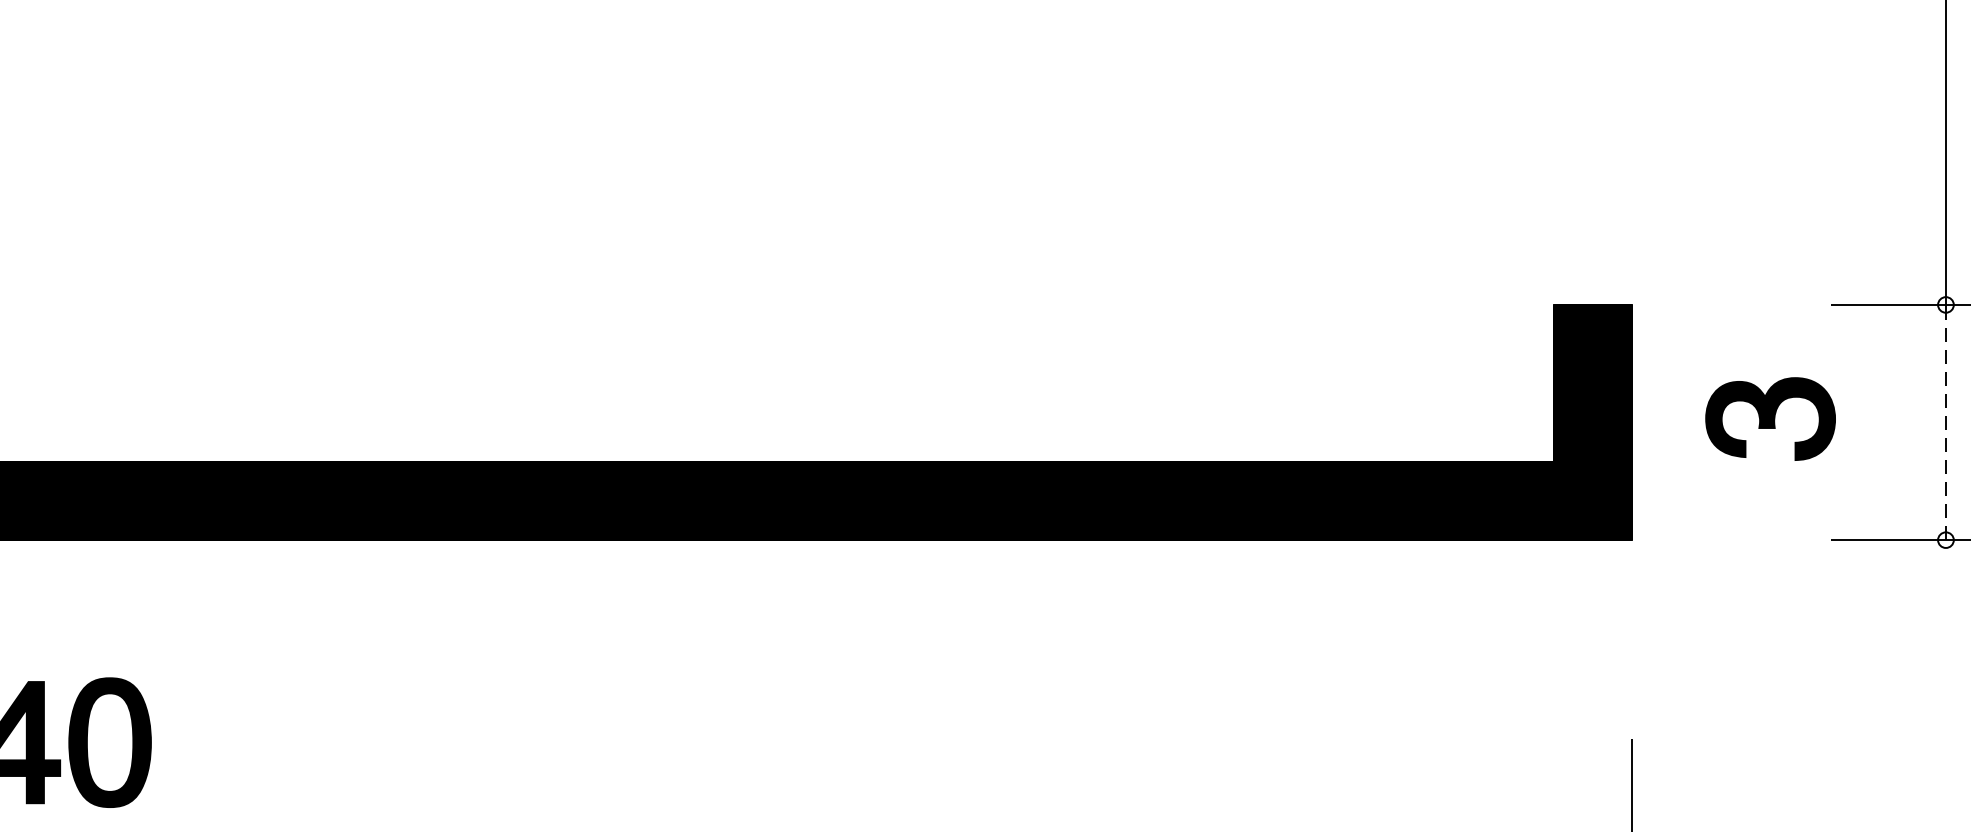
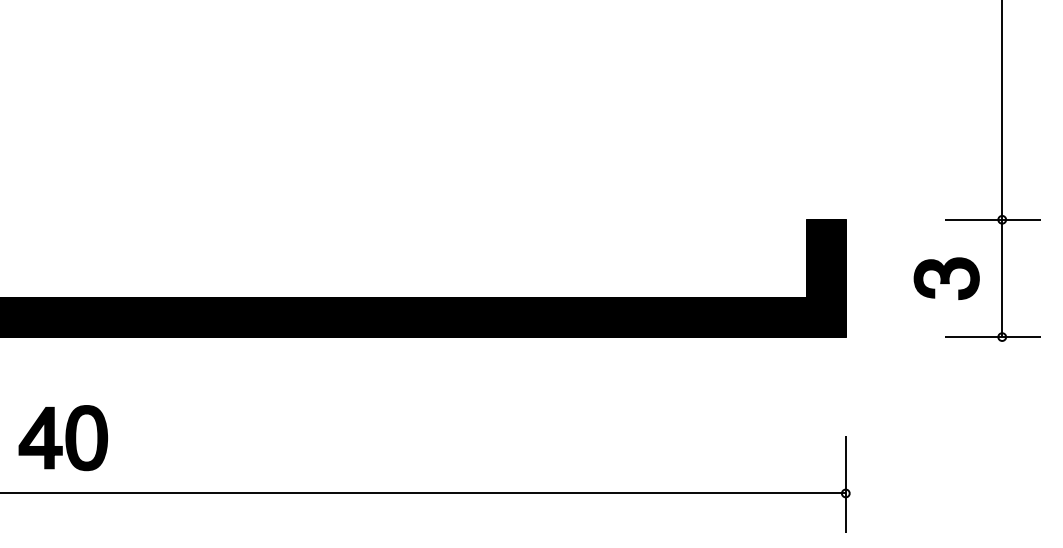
part: (1770, 418) -> (946, 278), moved
line: (1946, 422) -> (1002, 278), dashed -> solid

